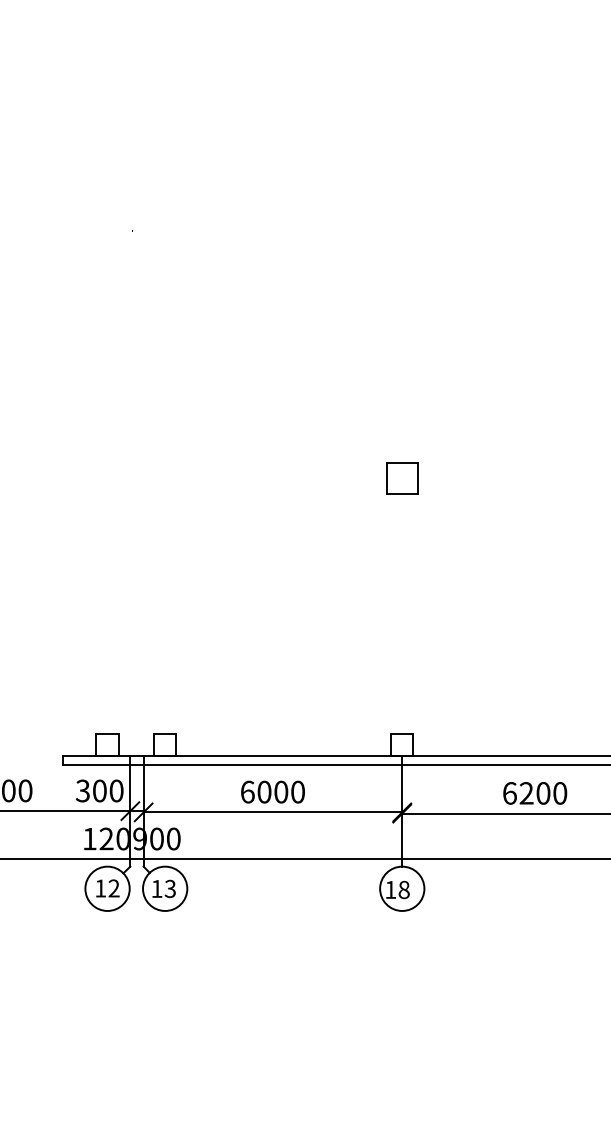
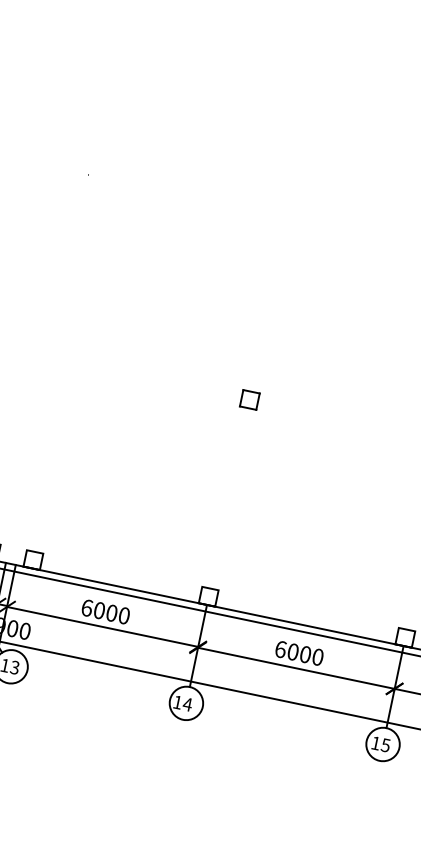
part: (401, 478) -> (249, 399), size x0.71
text: (526, 793) -> (293, 652), 6200 -> 6000
text: (404, 889) -> (188, 704), 18 -> 14

